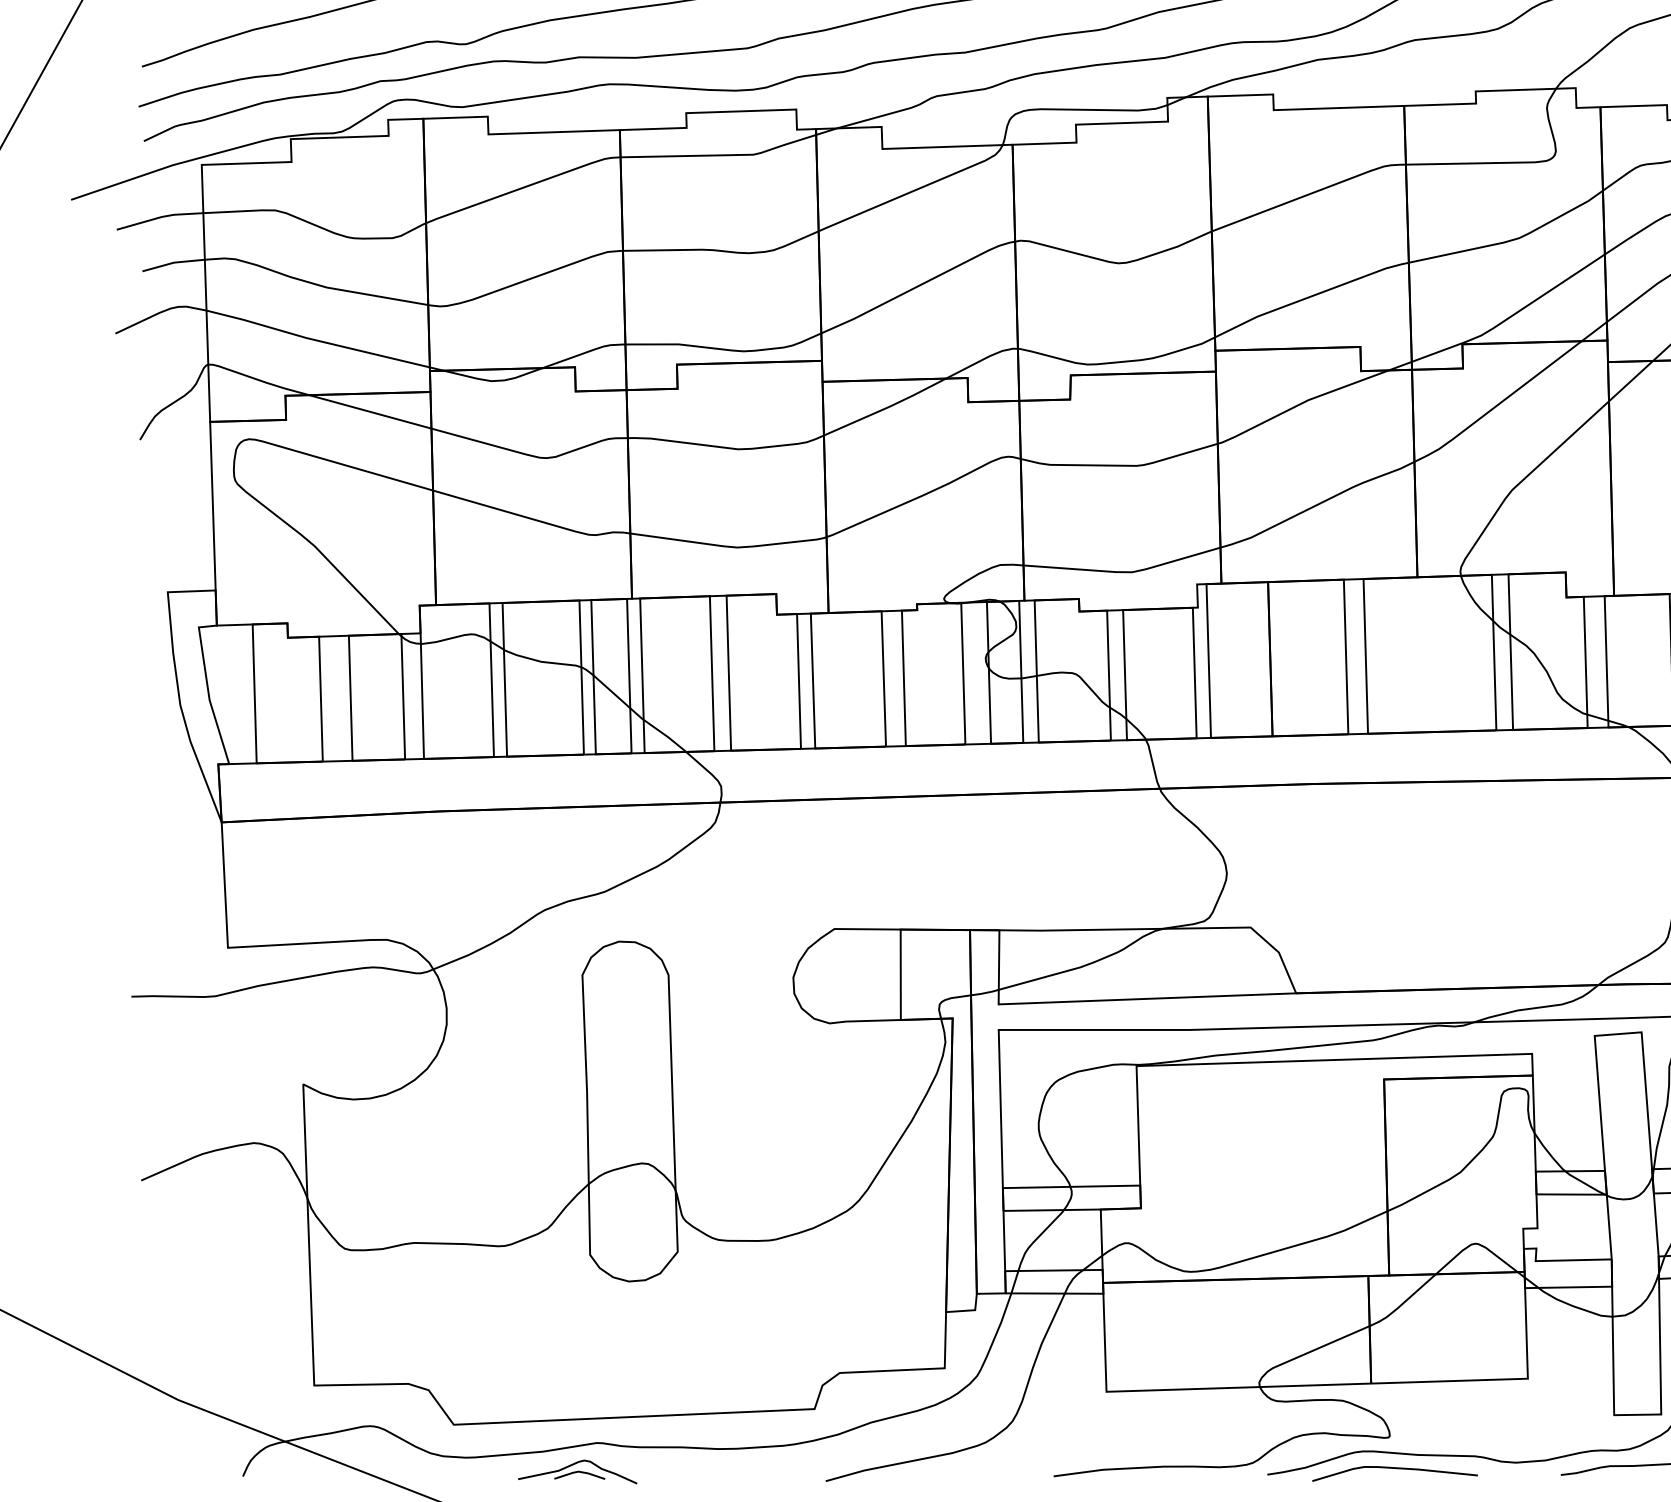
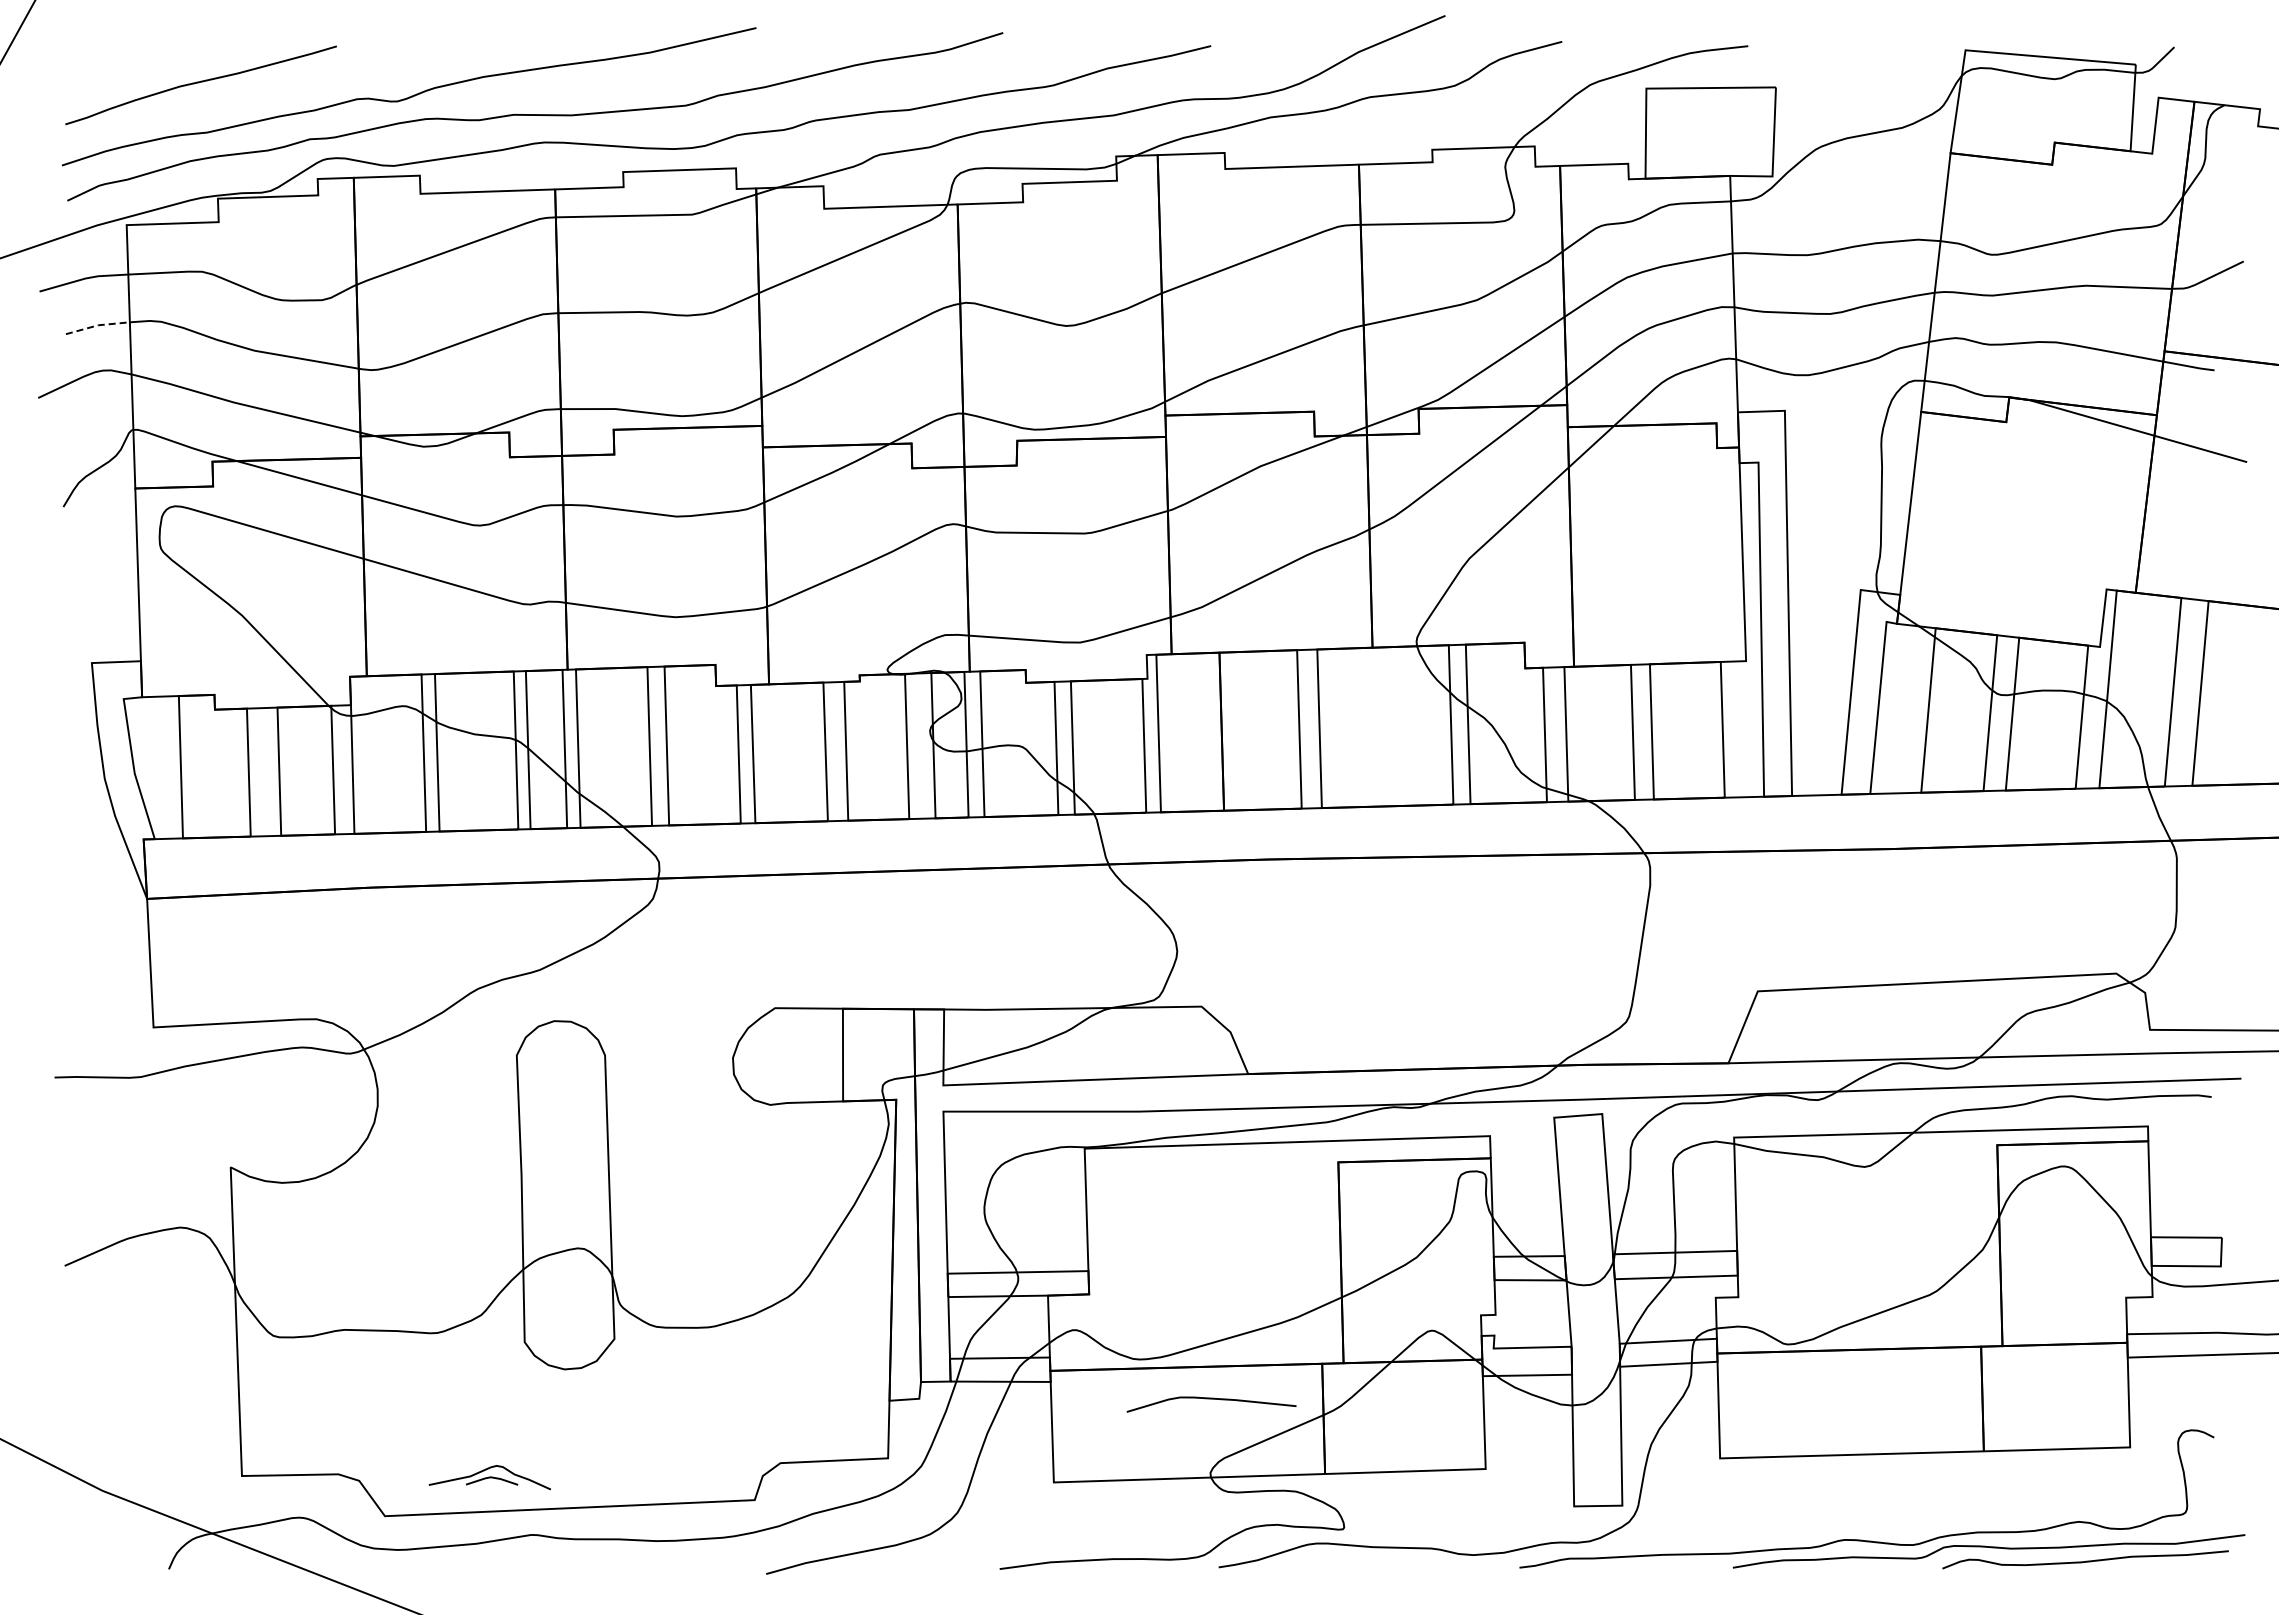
line: (174, 262) -> (98, 325), solid -> dashed
curve: (1394, 1468) -> (1211, 1399), moved
part: (577, 1471) -> (489, 1477), moved

